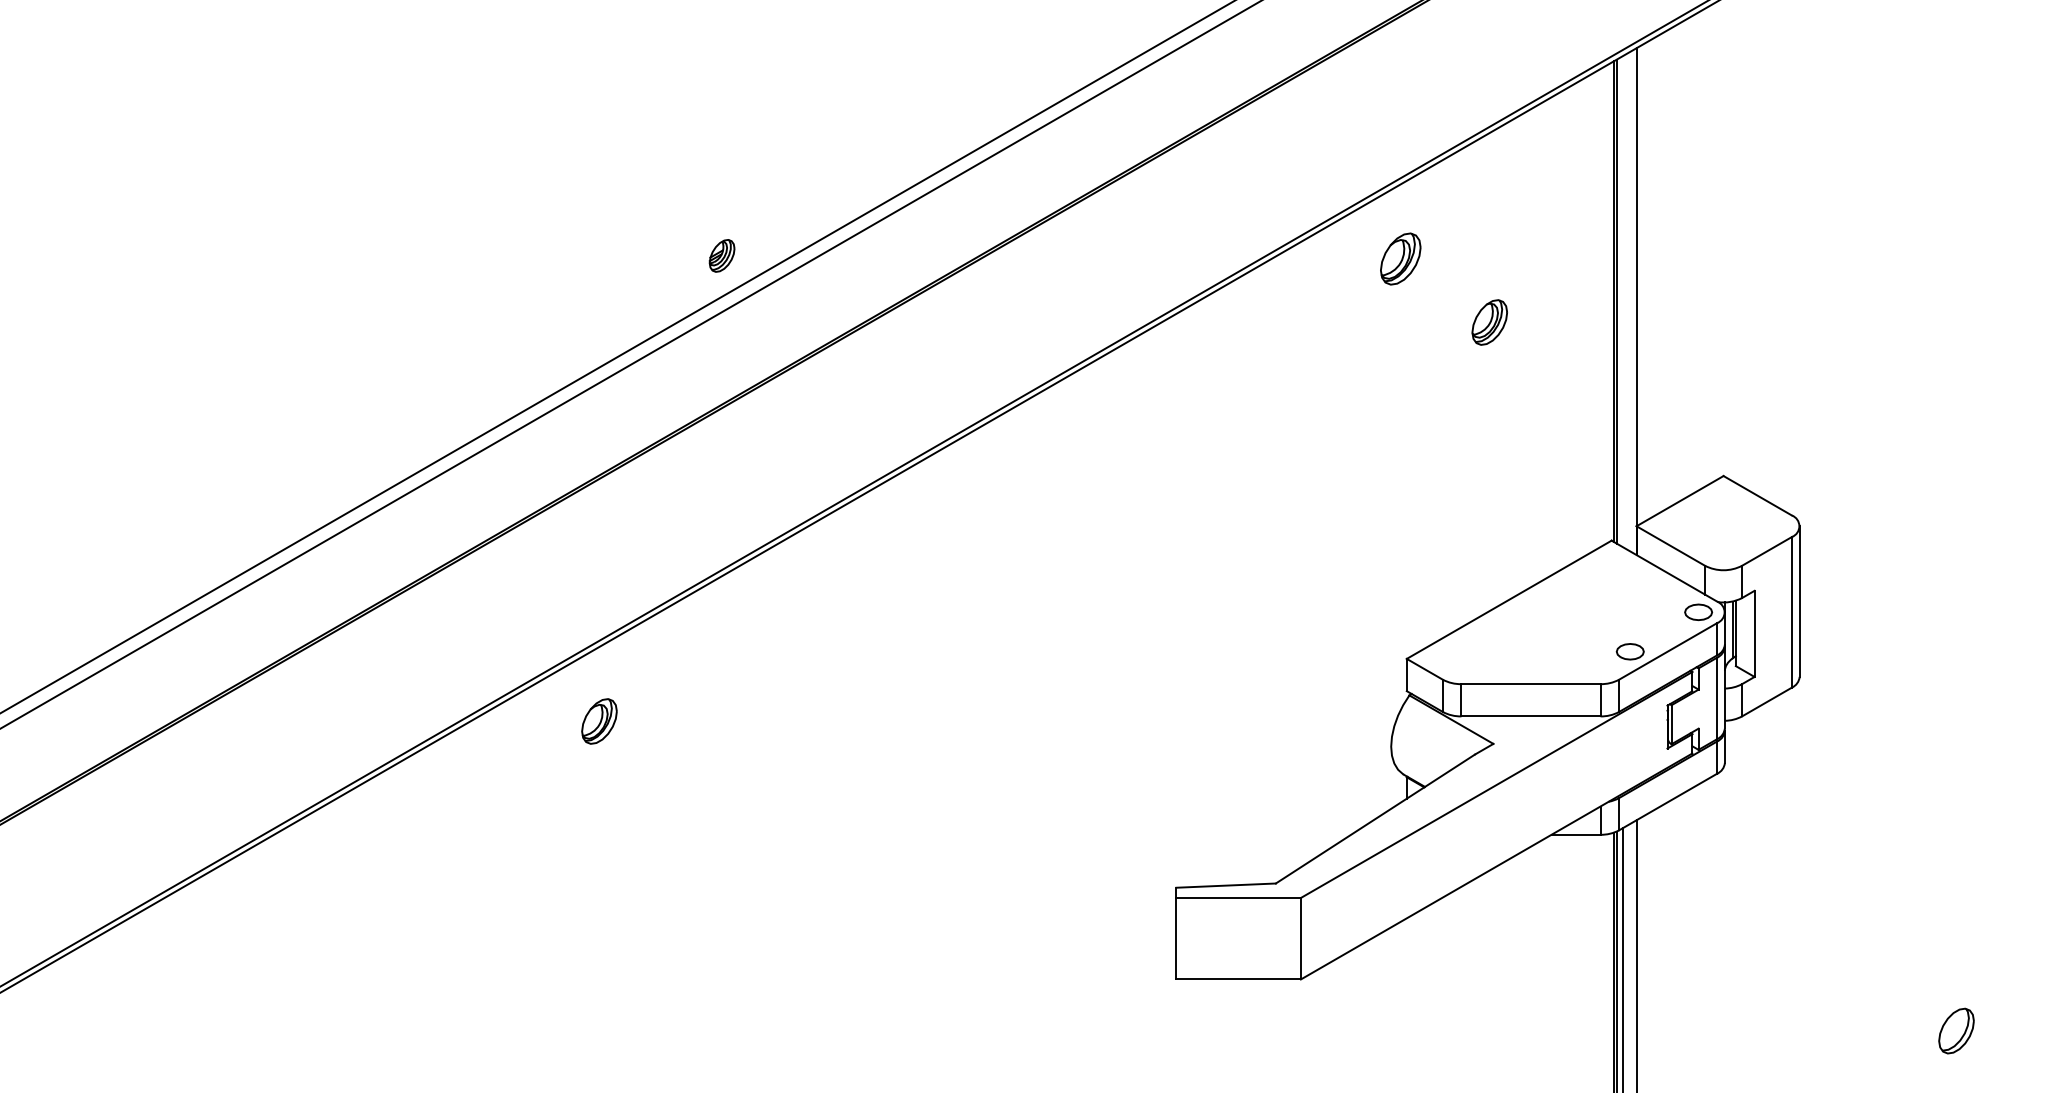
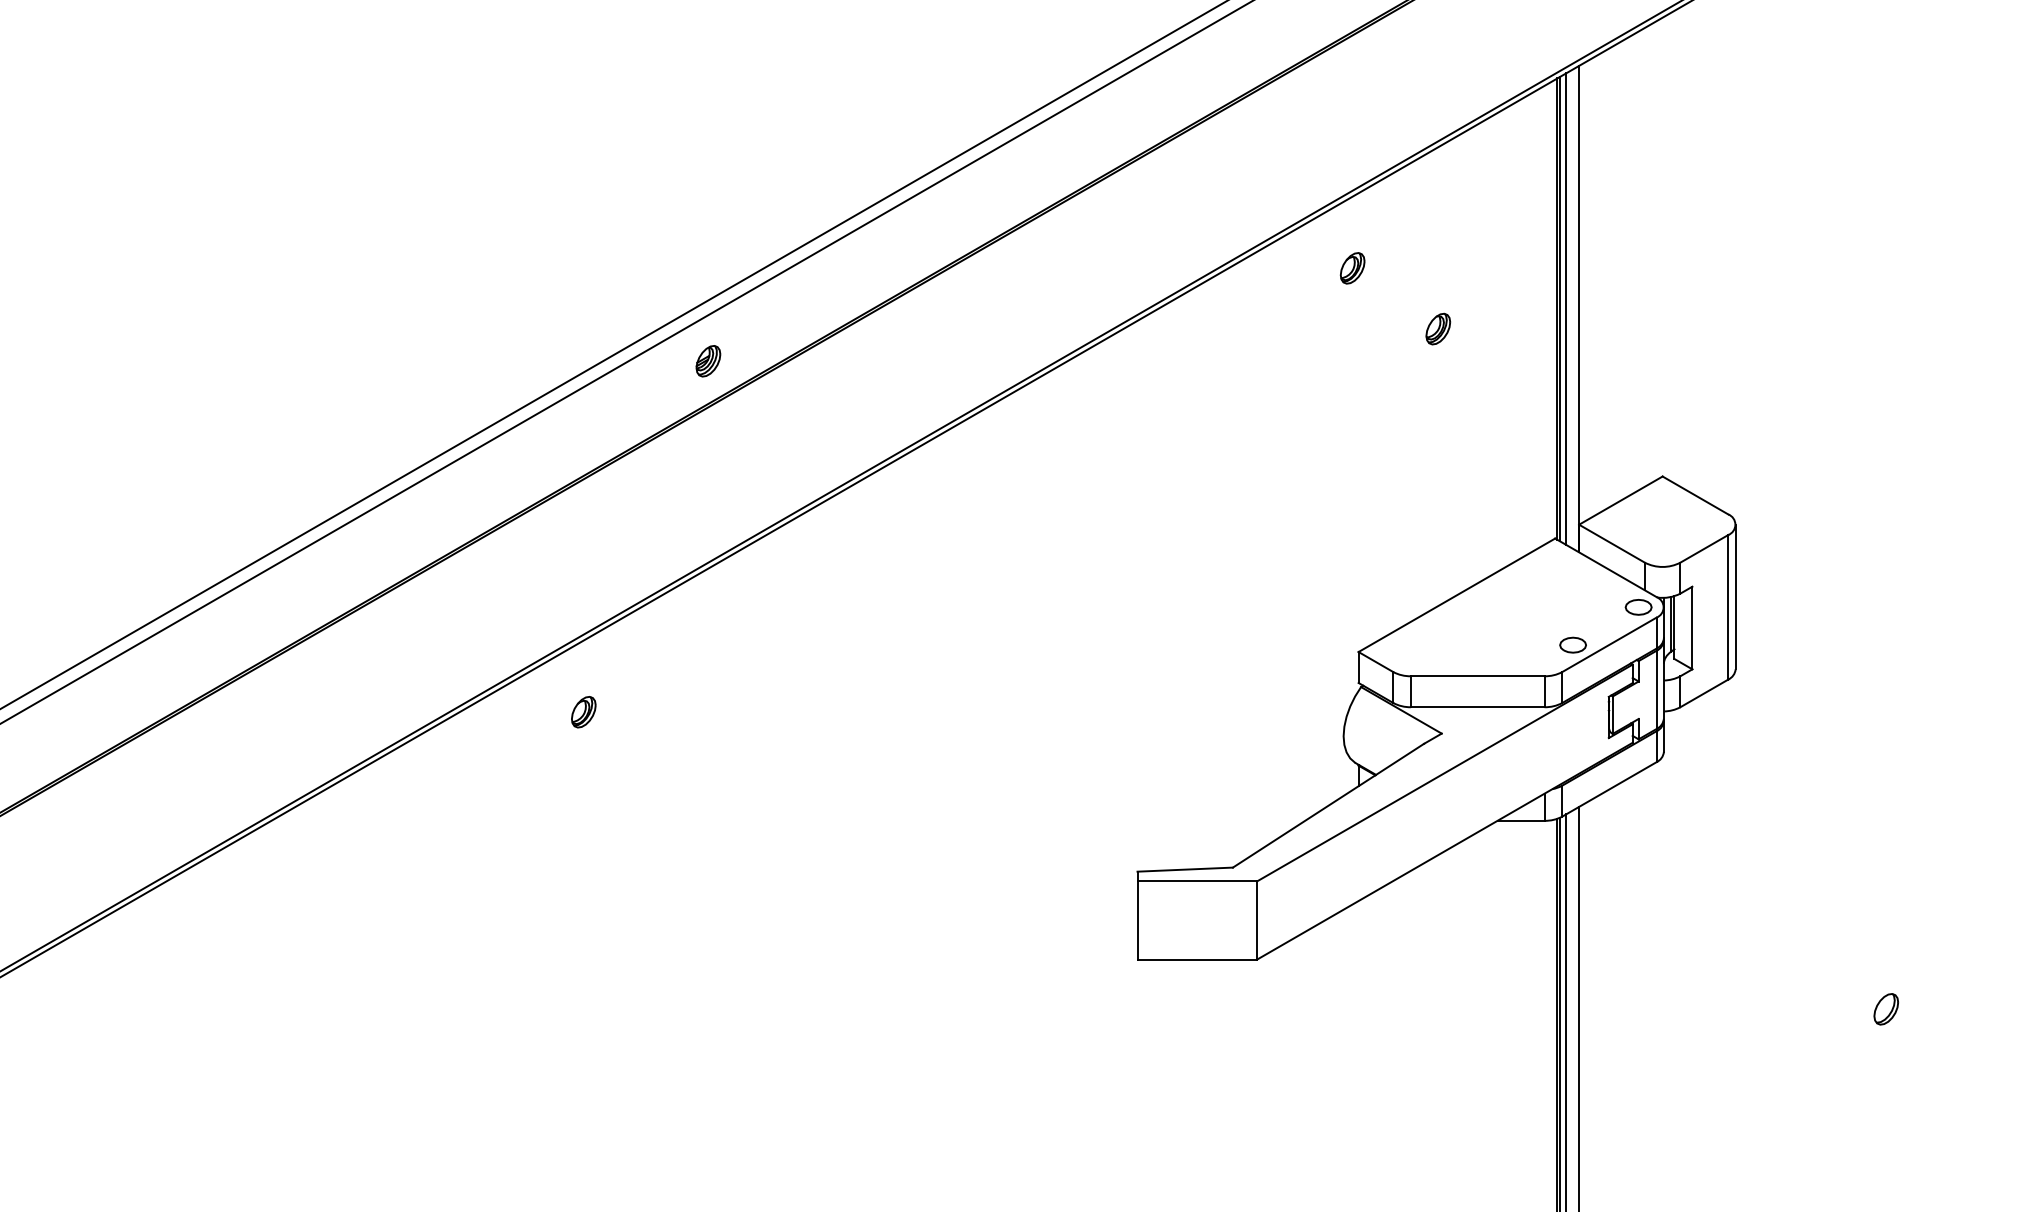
part: (722, 256) -> (708, 361), moved
part: (1400, 259) -> (1352, 268), size x0.62
line: (1623, 302) -> (1566, 309), added
part: (1490, 321) -> (1438, 328), size x0.71
part: (599, 721) -> (583, 712), size x0.71
part: (1956, 1031) -> (1886, 1009), size x0.71

